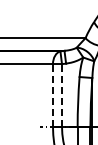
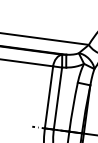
line: (52, 94) -> (48, 96), dashed -> solid
line: (62, 94) -> (58, 97), dashed -> solid

